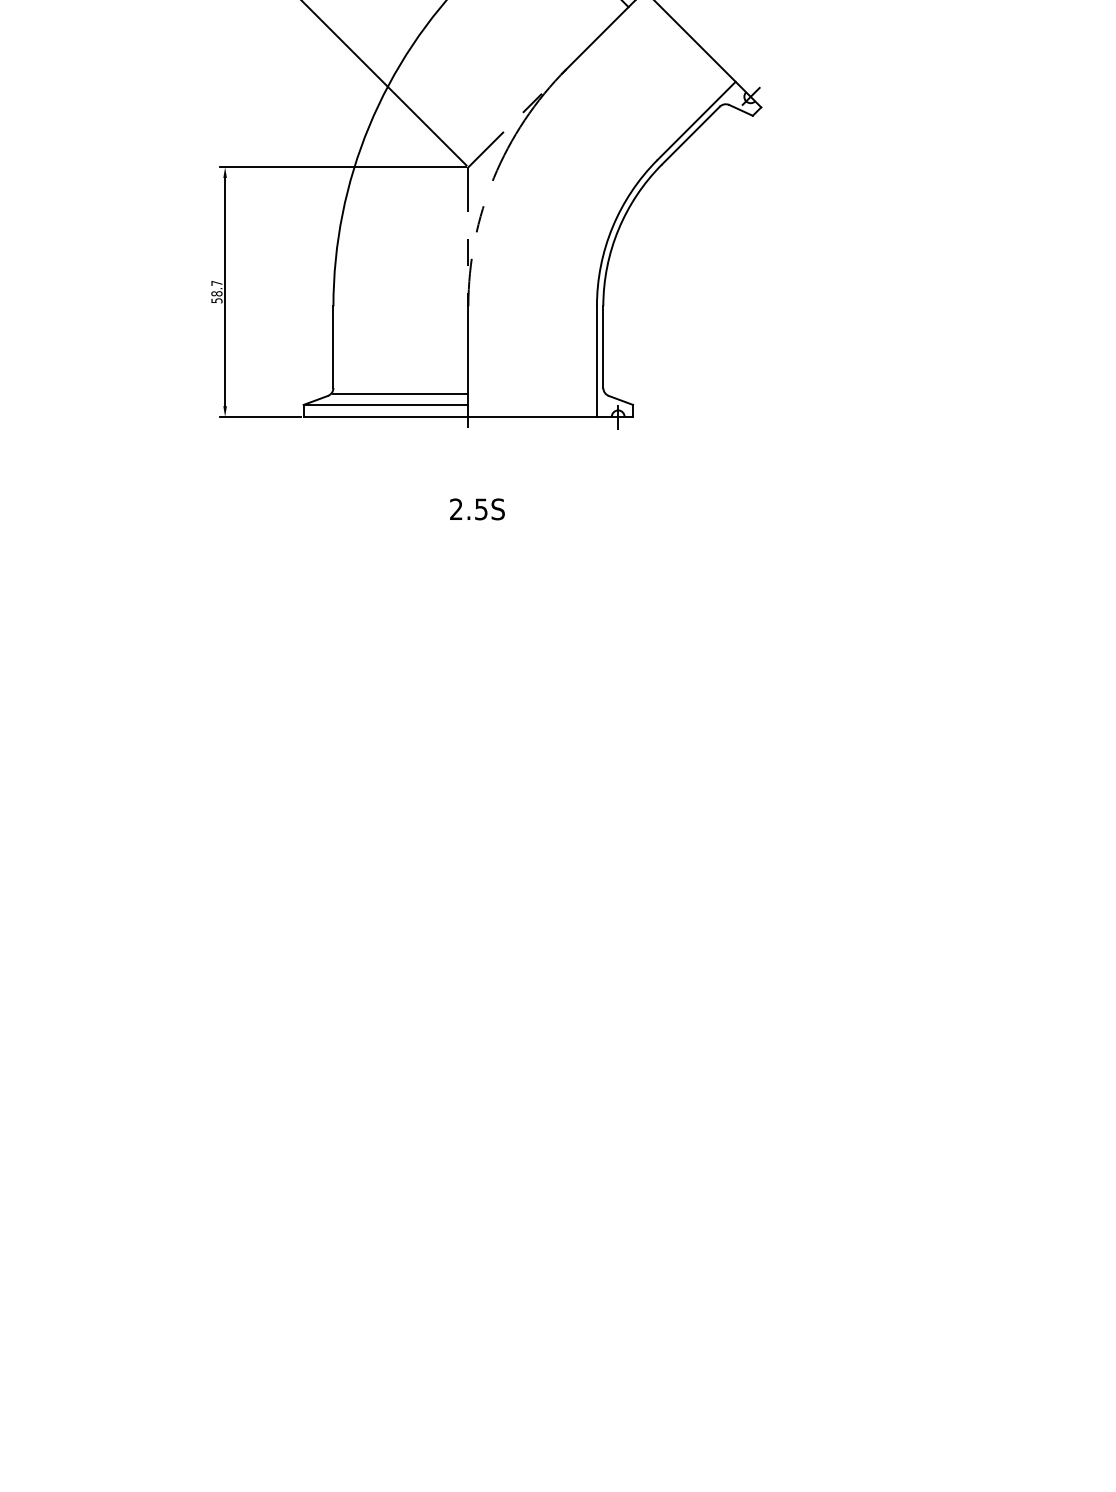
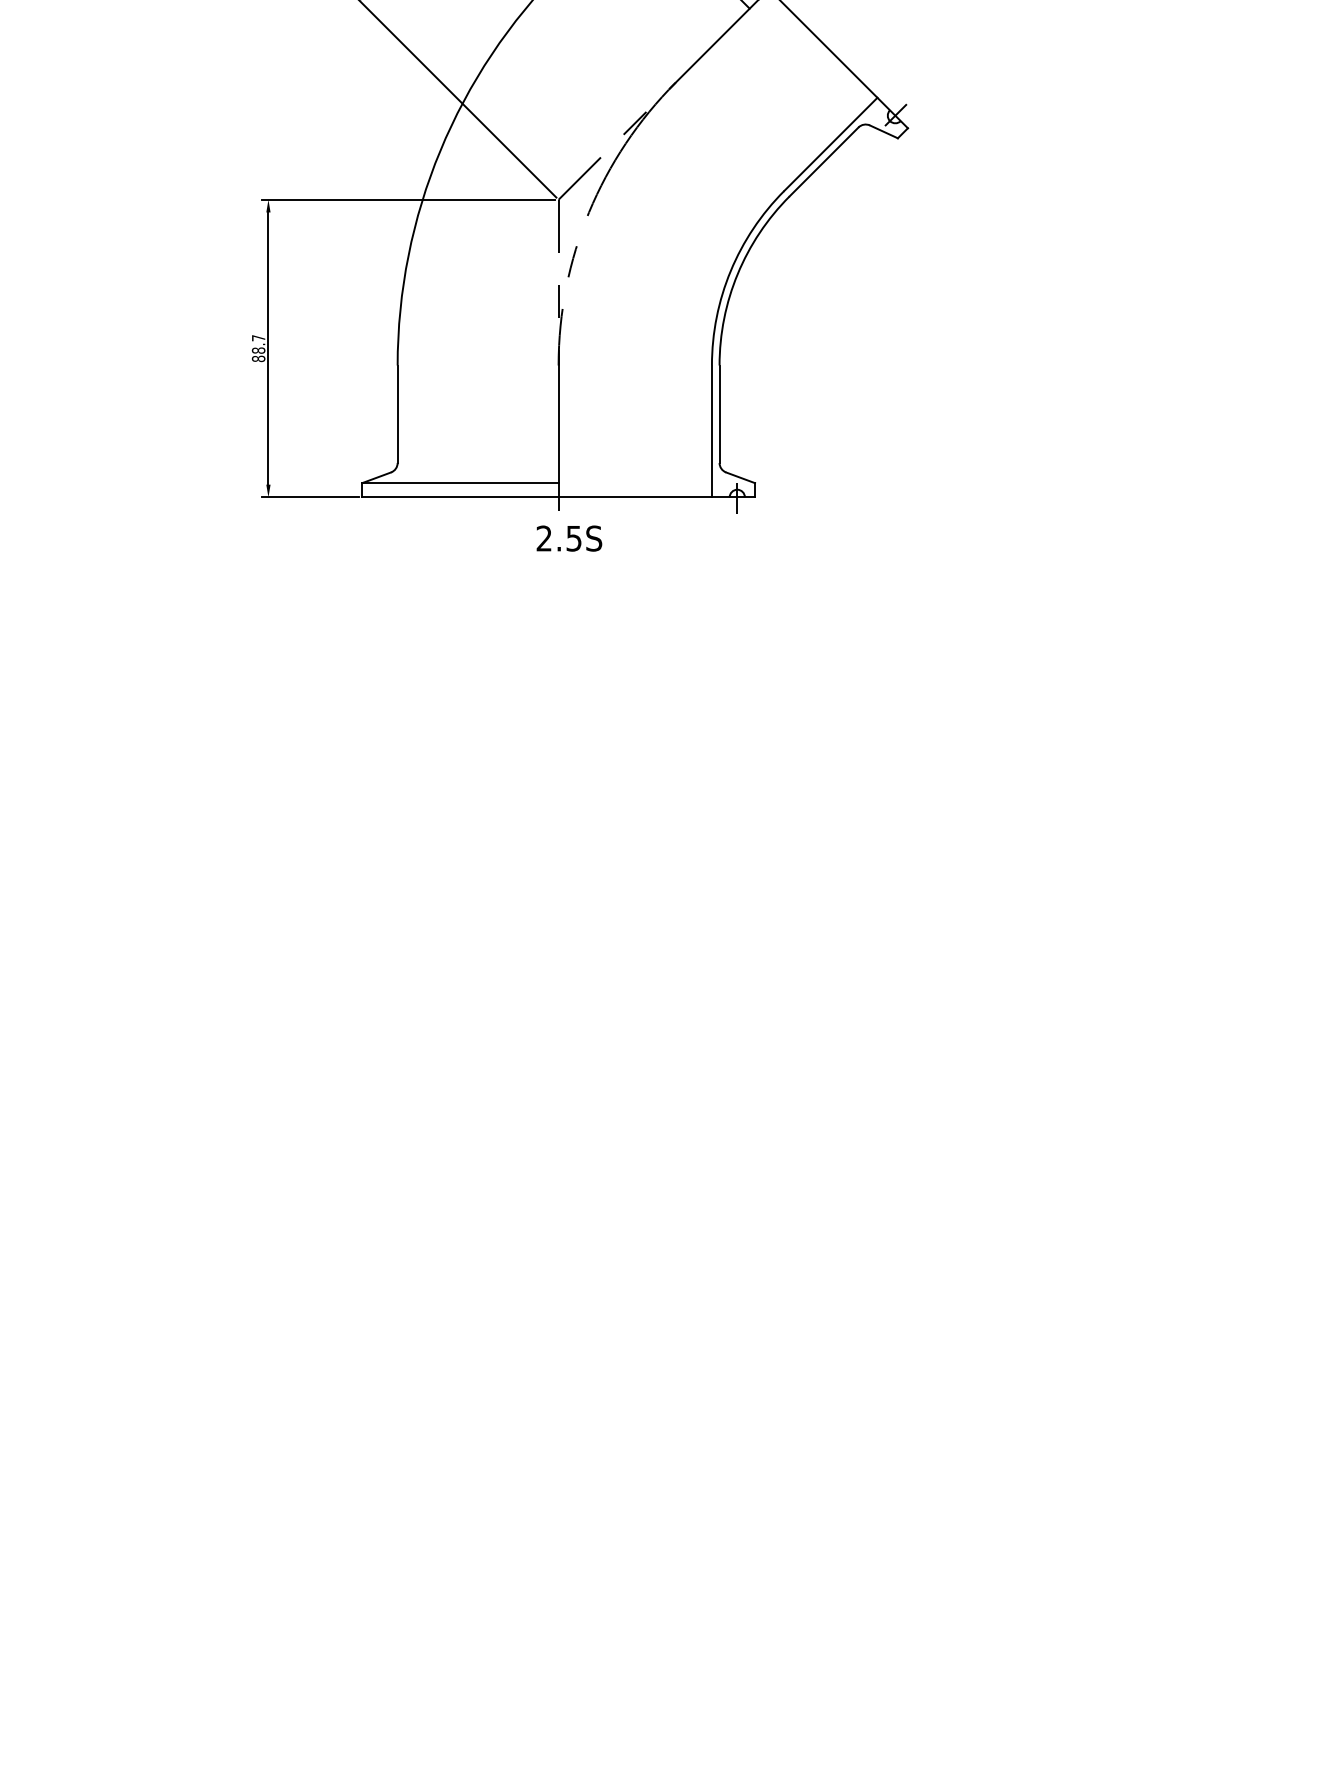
text: (216, 300) -> (258, 358), 58.7 -> 88.7
line: (400, 393) -> (477, 469), removed
text: (477, 509) -> (569, 538), moved

